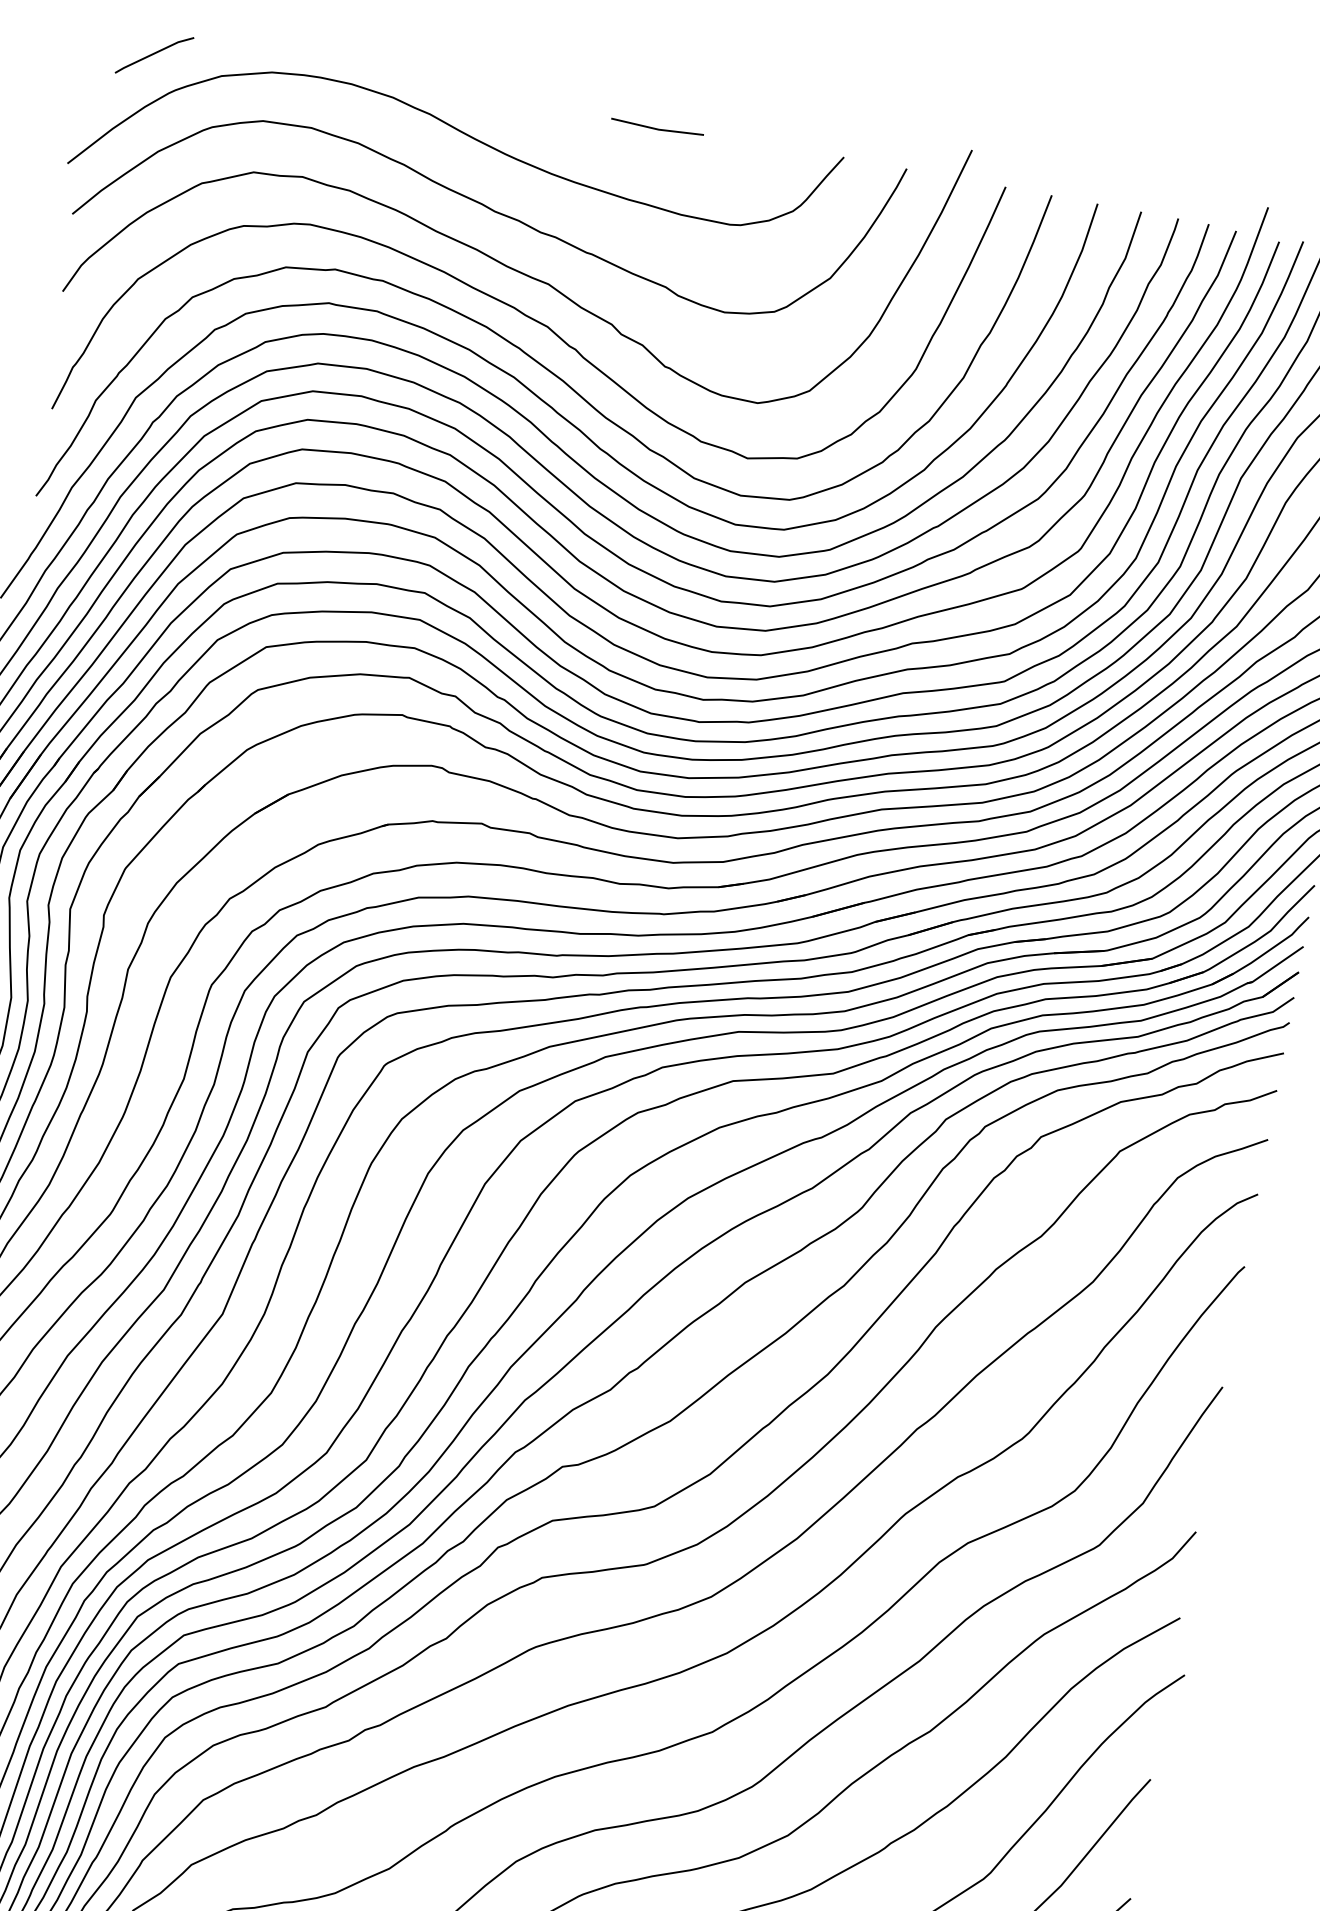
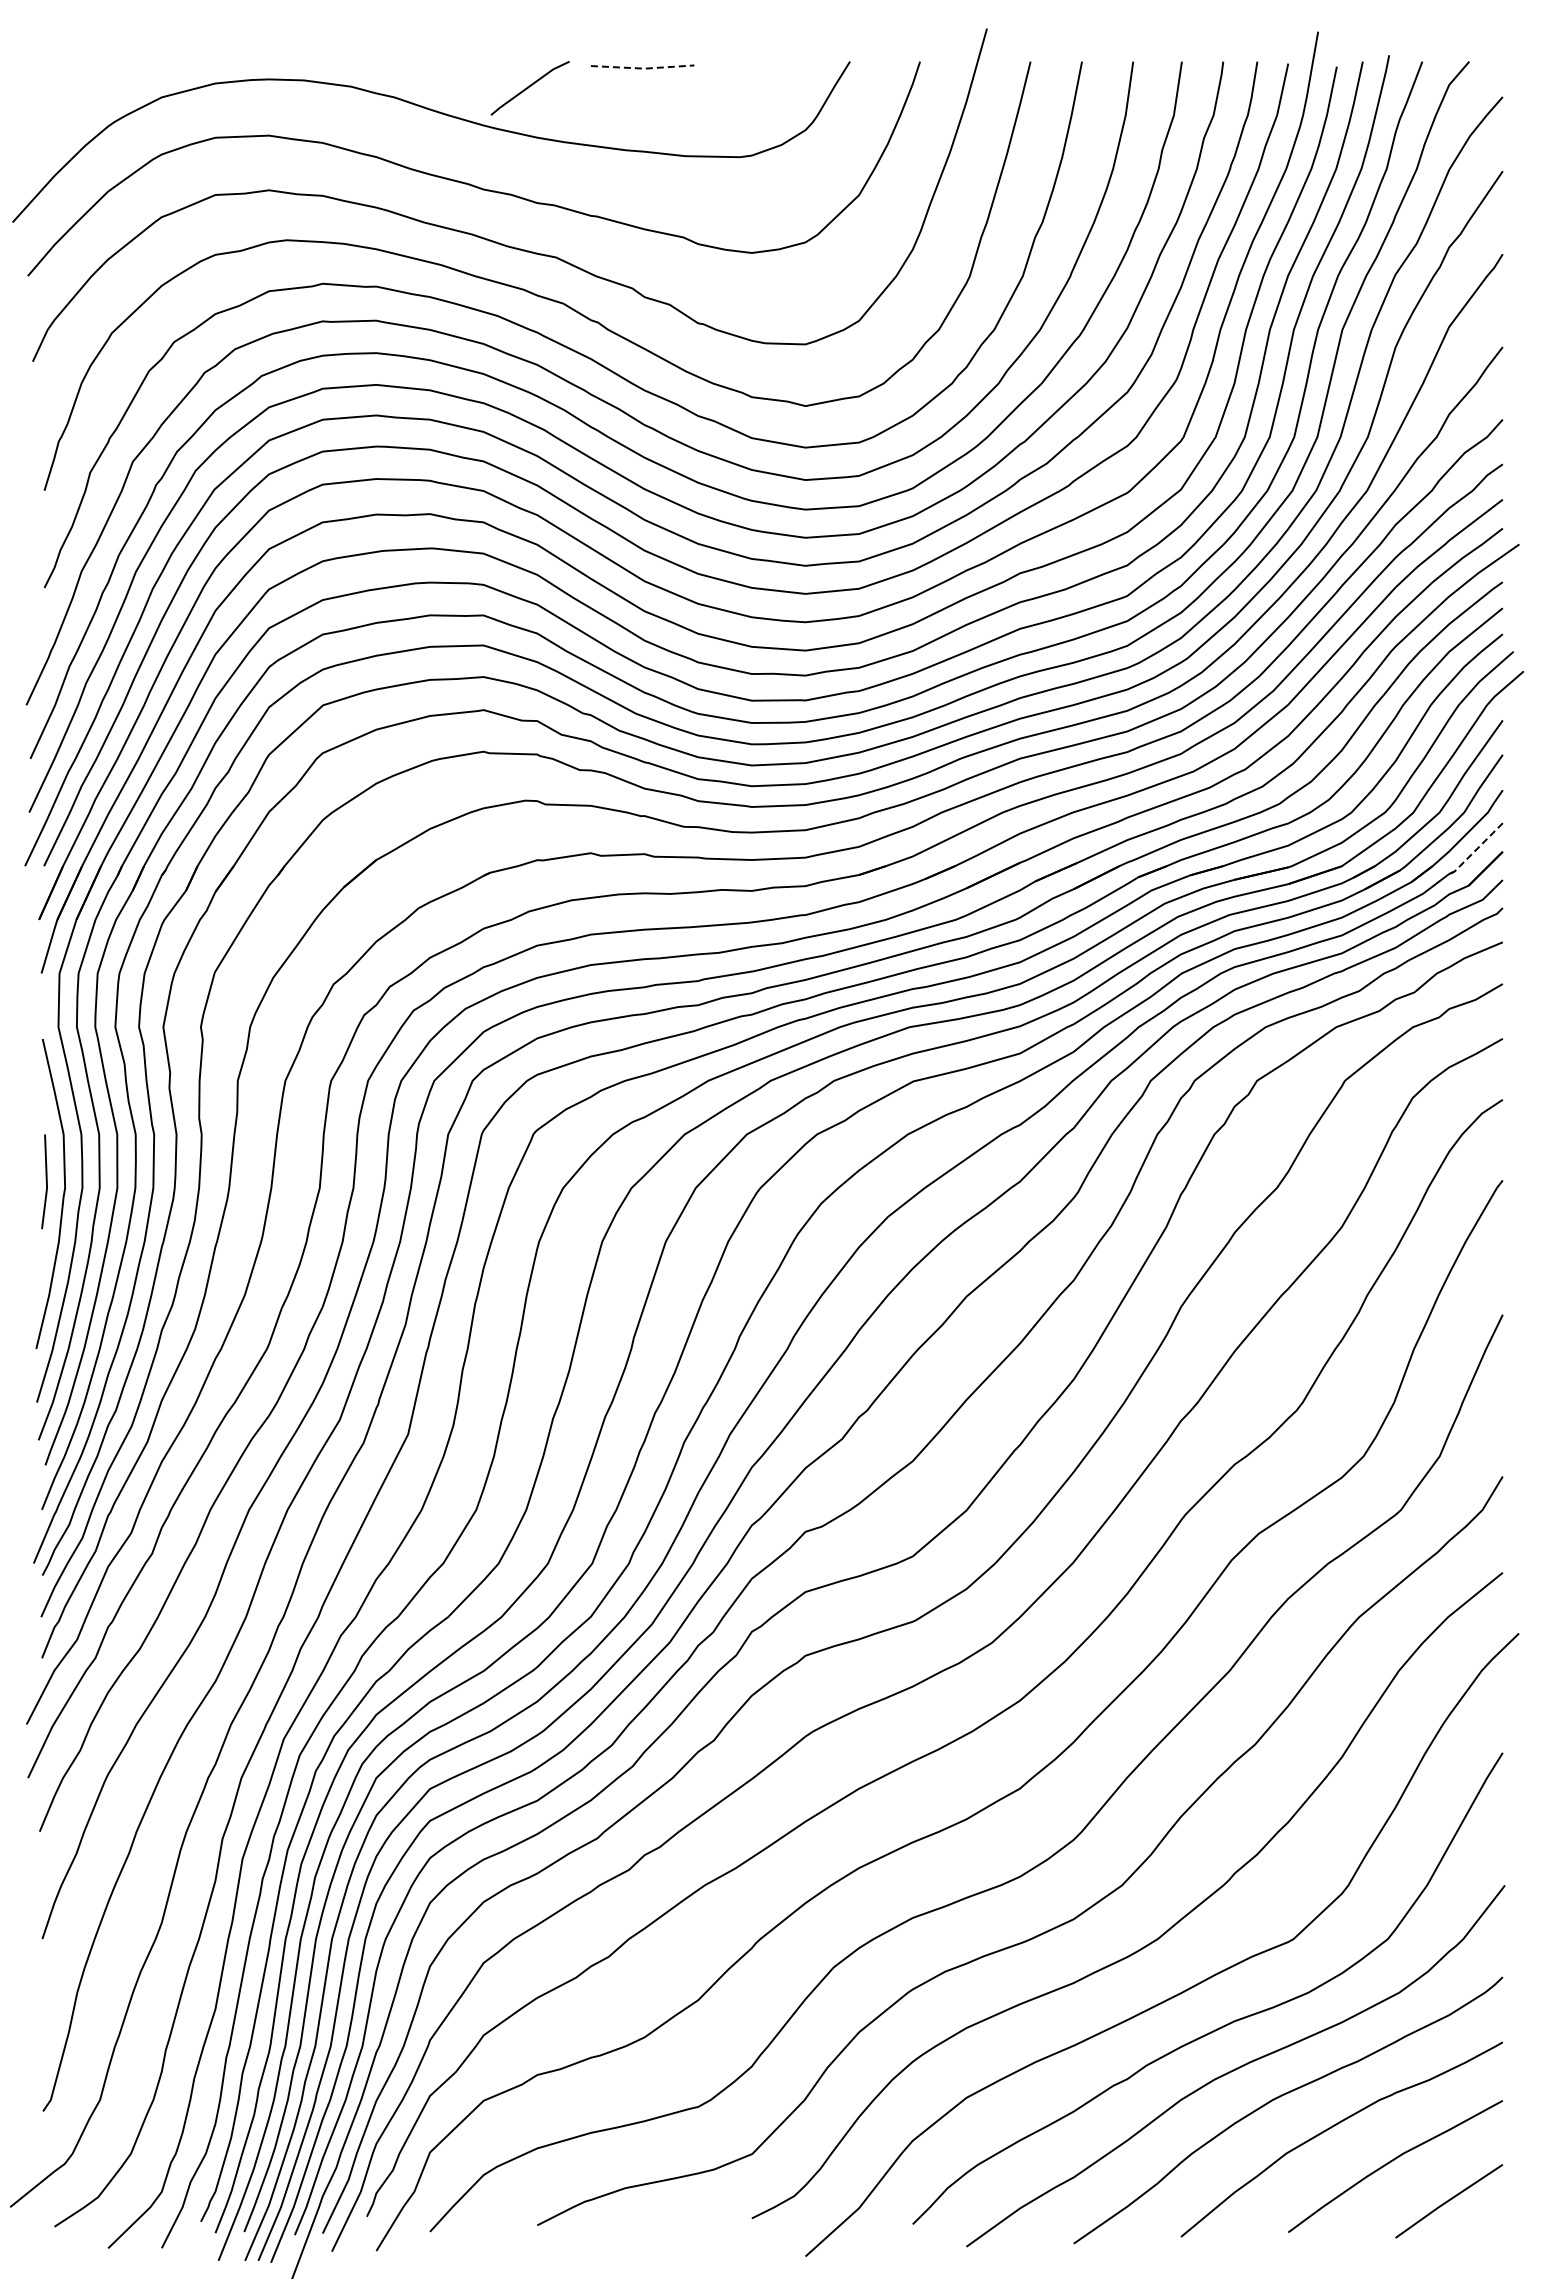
line: (154, 54) -> (529, 87), moved
line: (657, 129) -> (643, 68), solid -> dashed
line: (1275, 965) -> (1476, 849), solid -> dashed

